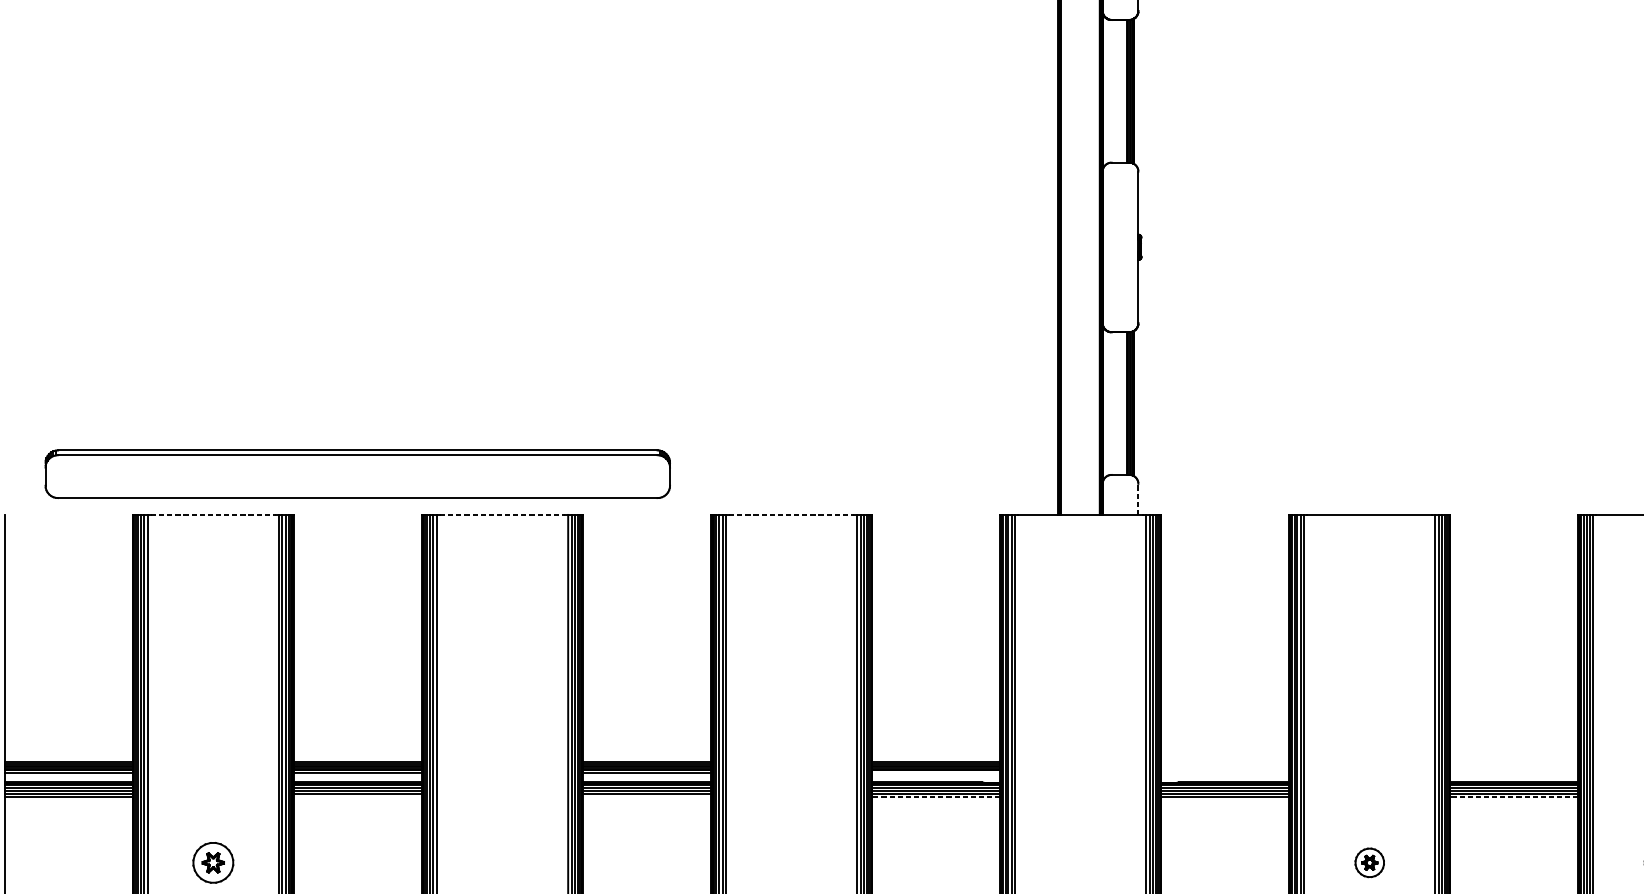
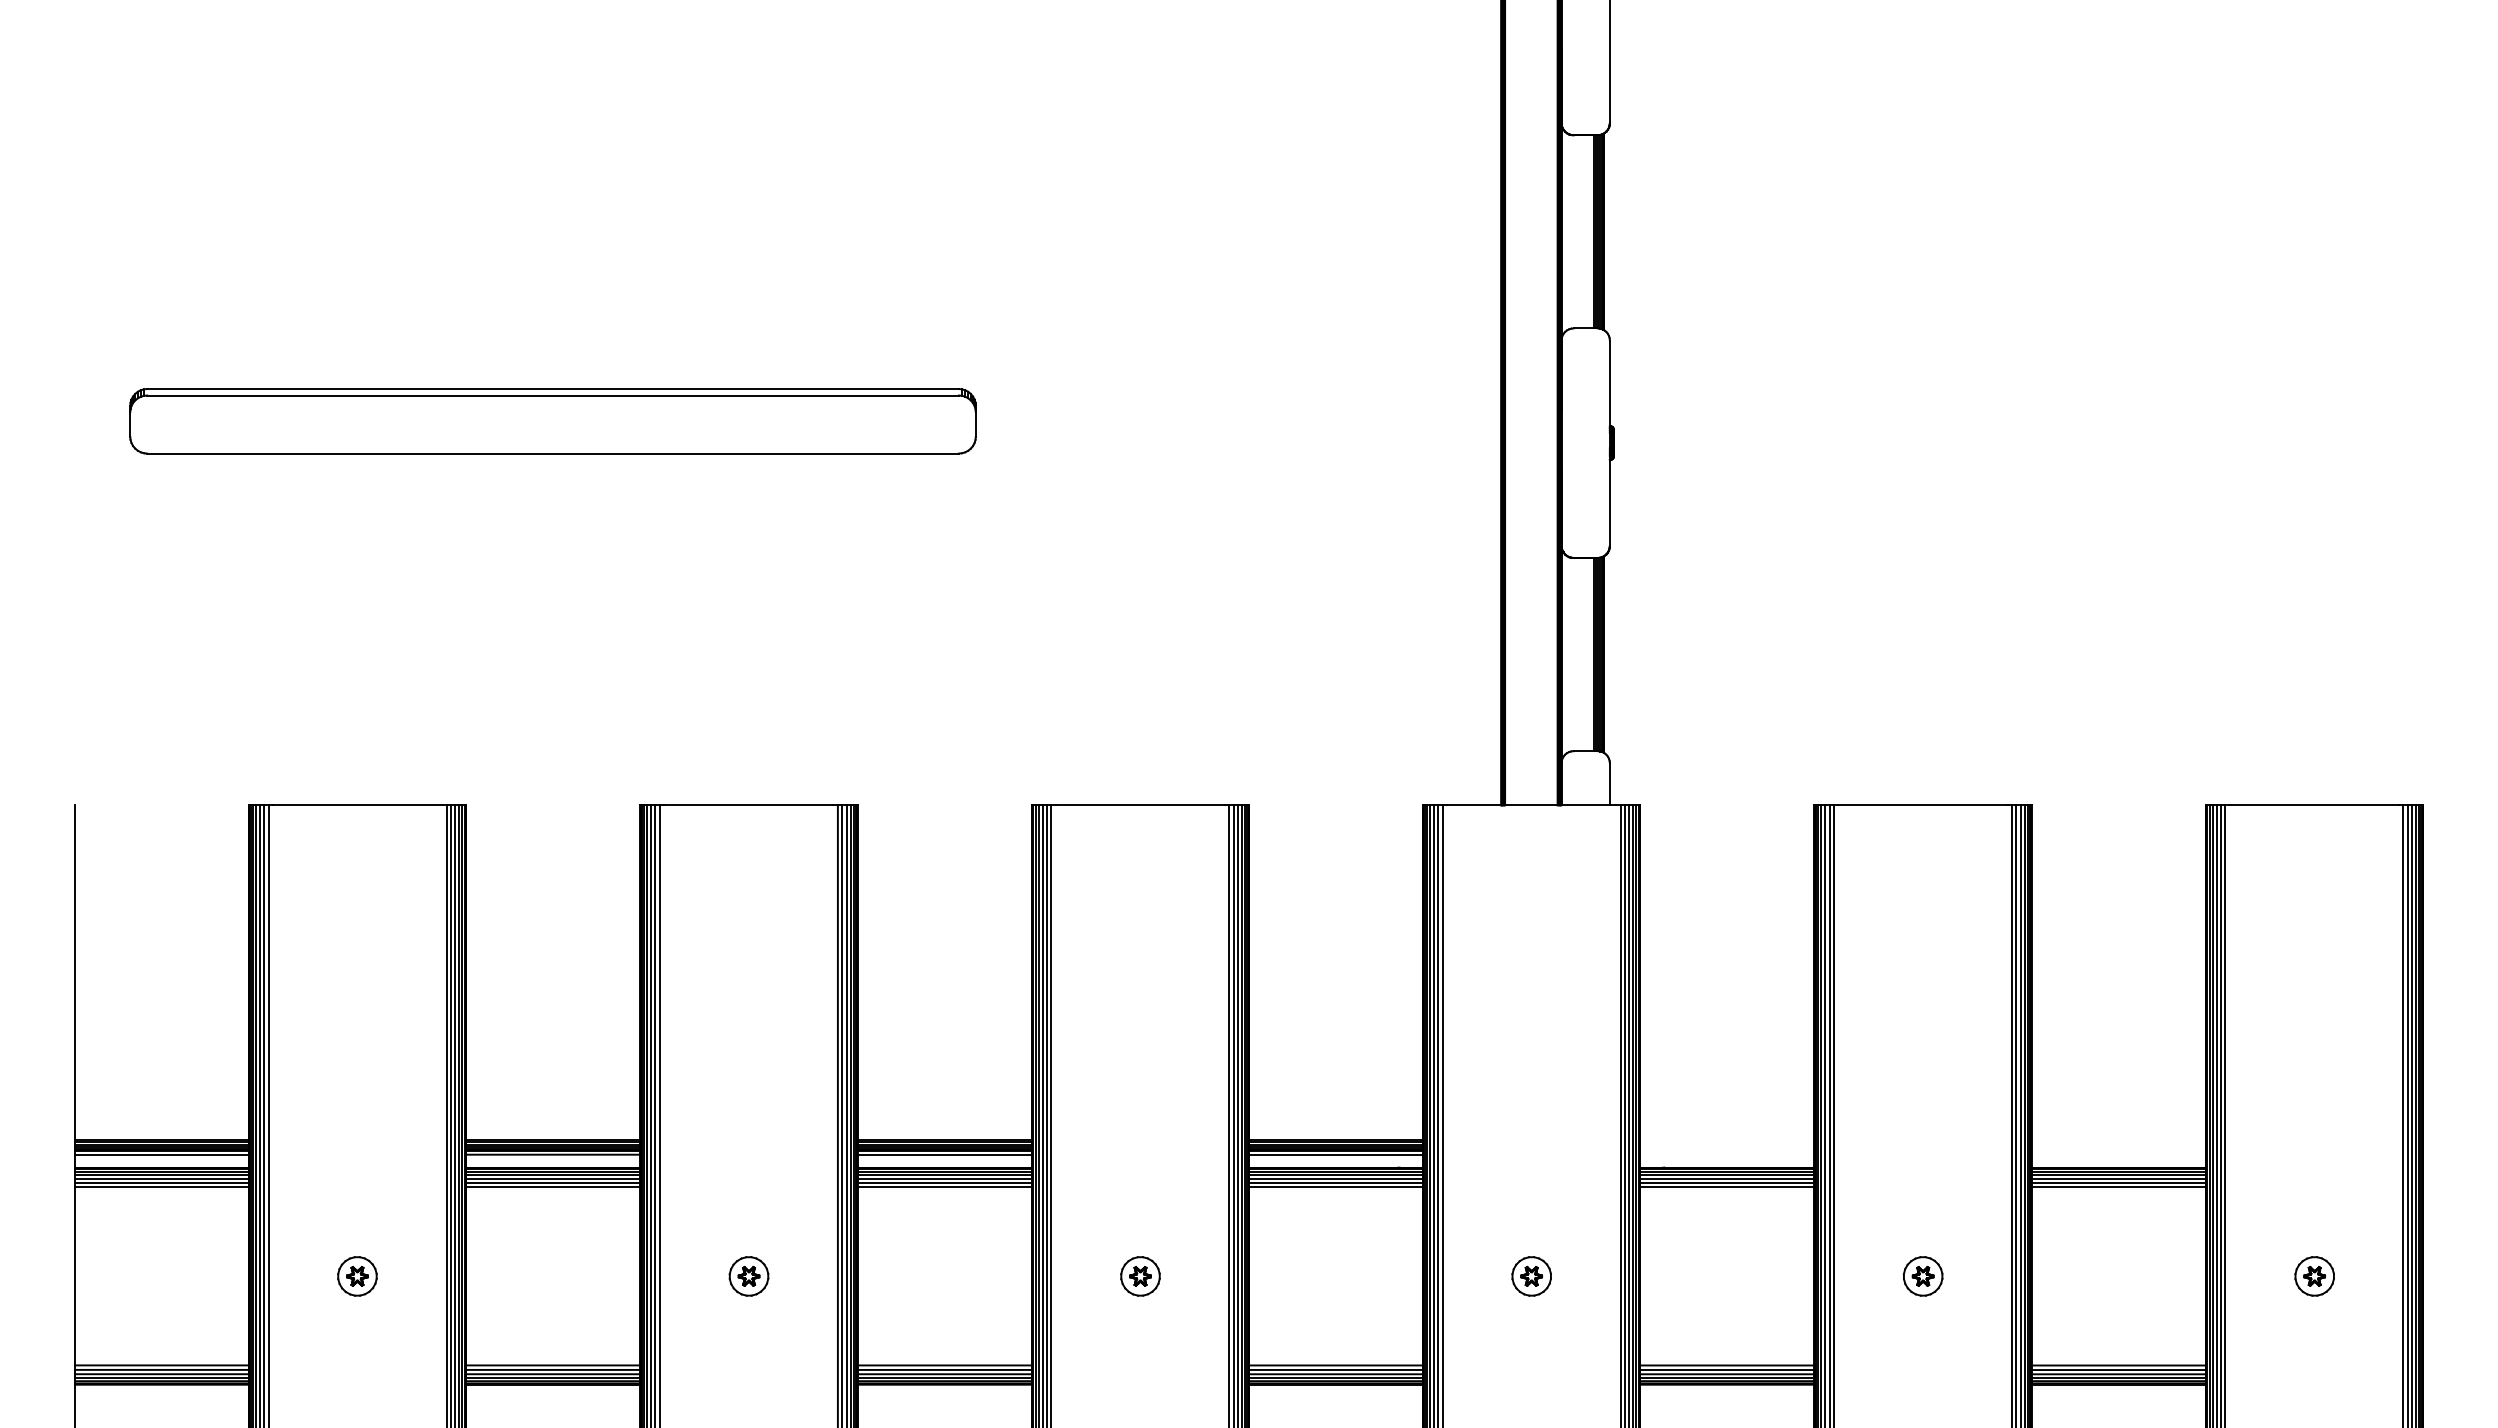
part: (357, 474) -> (552, 421), moved
line: (1138, 498) -> (1609, 783), dashed -> solid
line: (213, 515) -> (357, 805), dashed -> solid
line: (502, 515) -> (748, 805), dashed -> solid
line: (791, 515) -> (1140, 805), dashed -> solid
line: (935, 772) -> (1335, 1154), added
line: (358, 797) -> (553, 1187), added
line: (646, 797) -> (944, 1187), added
line: (935, 797) -> (1335, 1187), dashed -> solid
line: (1514, 797) -> (2118, 1187), dashed -> solid
part: (213, 862) -> (357, 1276), size x0.71
part: (502, 862) -> (748, 1276), added
part: (791, 862) -> (1140, 1276), added
part: (1080, 862) -> (1531, 1276), added

